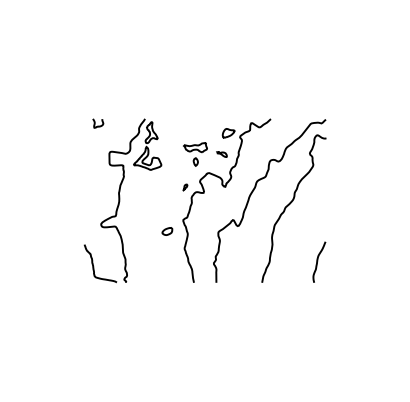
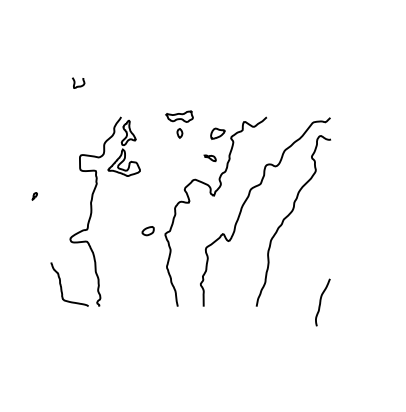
curve: (98, 125) -> (78, 85), moved
part: (195, 154) -> (179, 124), moved
part: (185, 187) -> (34, 196), moved
part: (167, 231) -> (148, 231), moved
curve: (318, 261) -> (321, 301), moved

